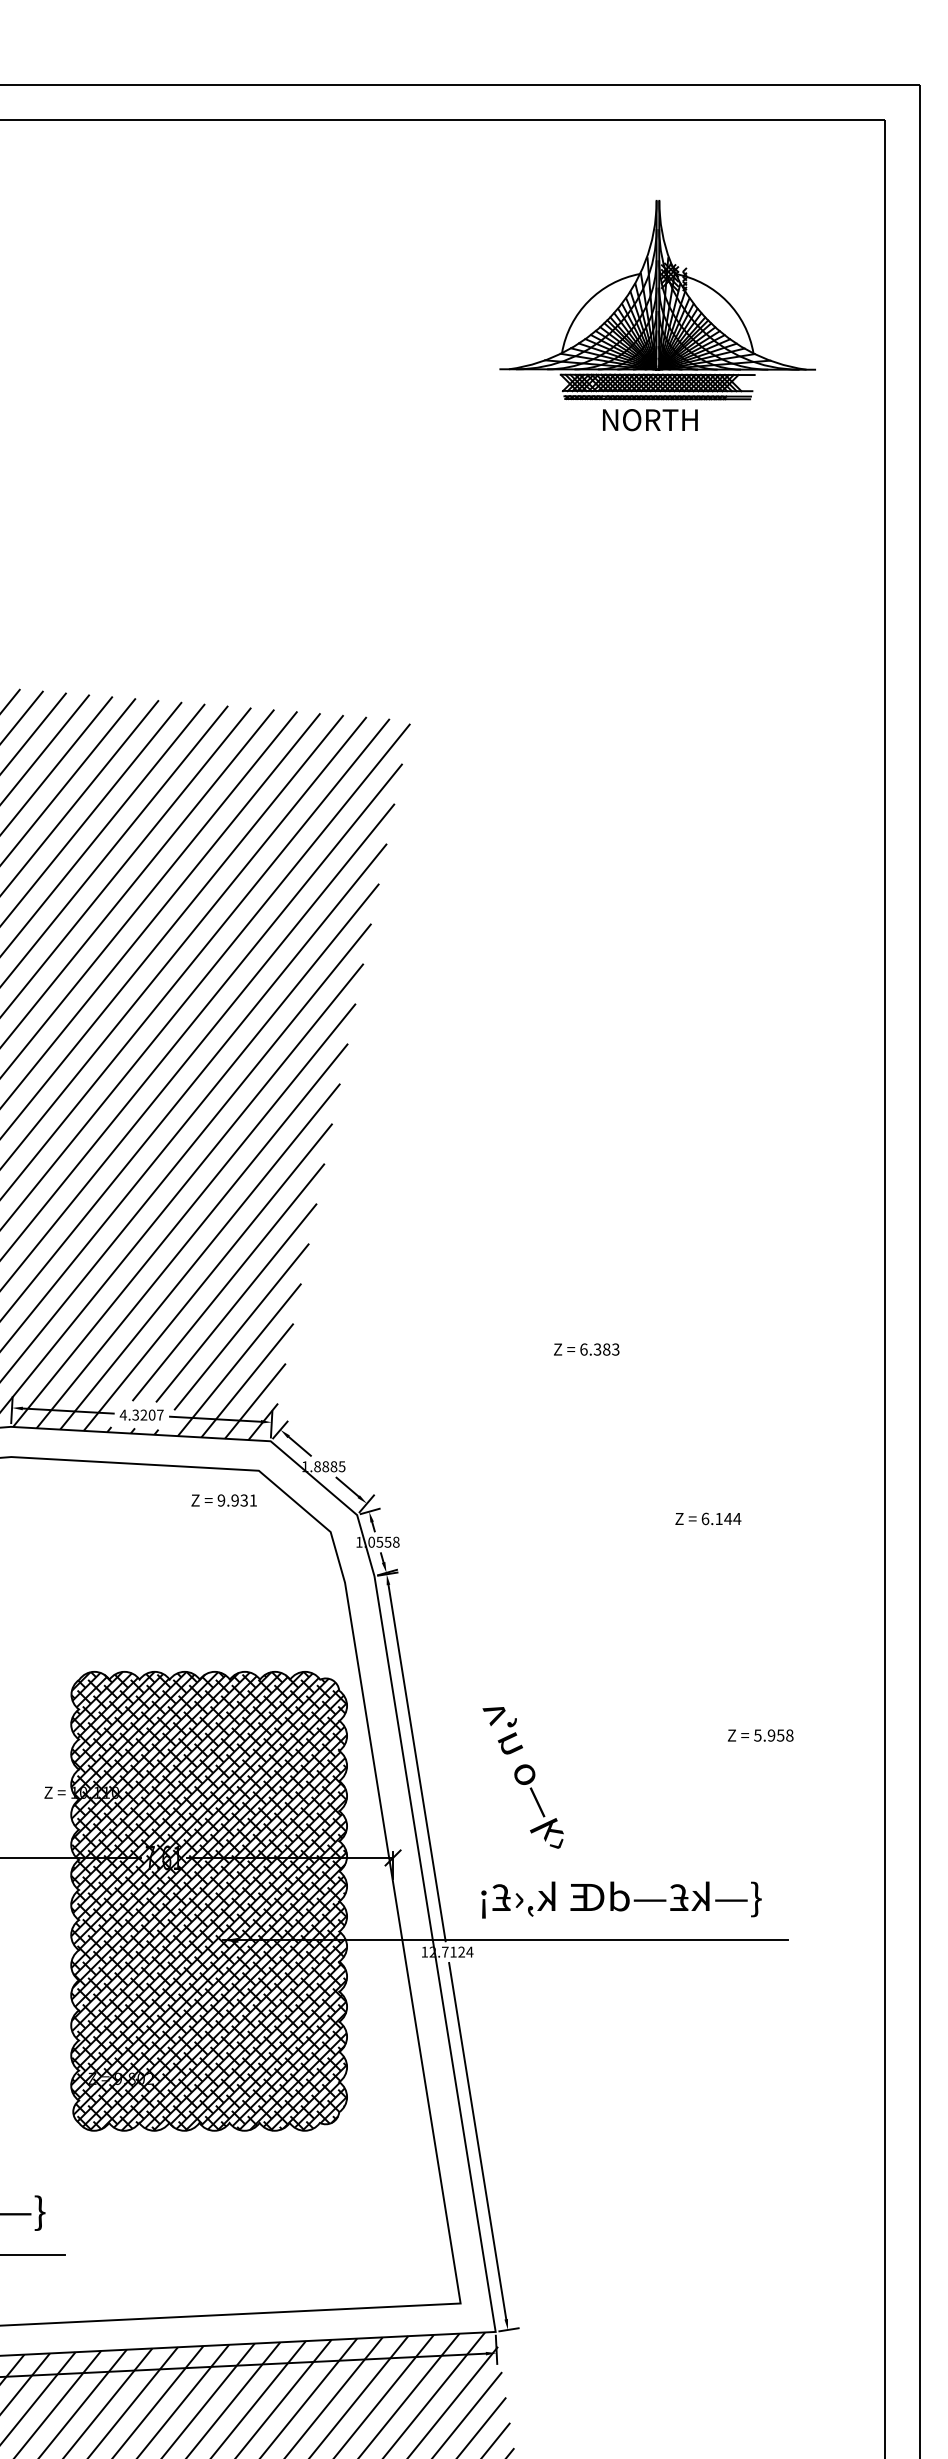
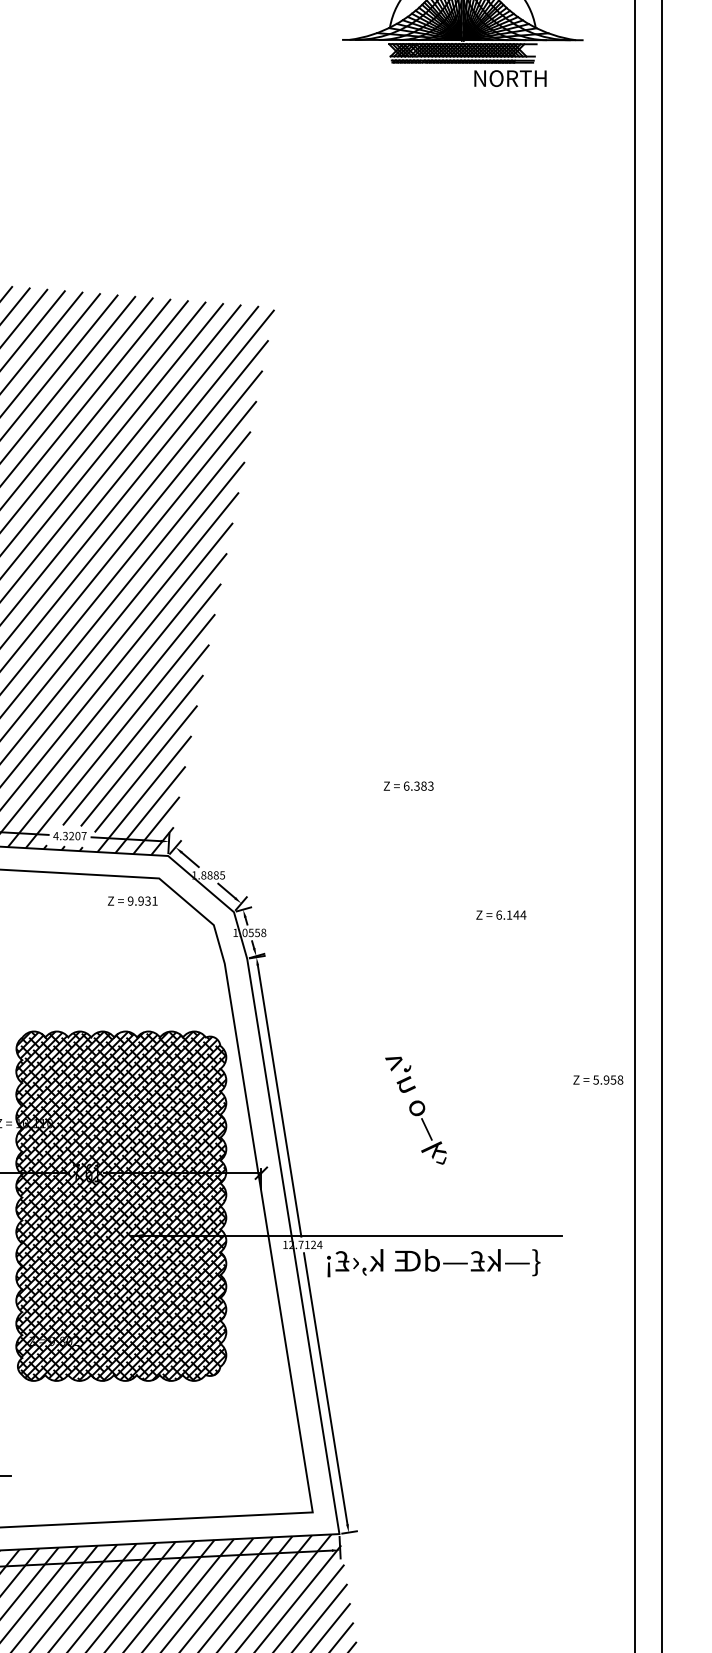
text: (650, 420) -> (510, 78), moved
text: (760, 1735) -> (598, 1080), moved
text: (522, 1777) -> (415, 1110), moved
text: (621, 1899) -> (433, 1262), moved

